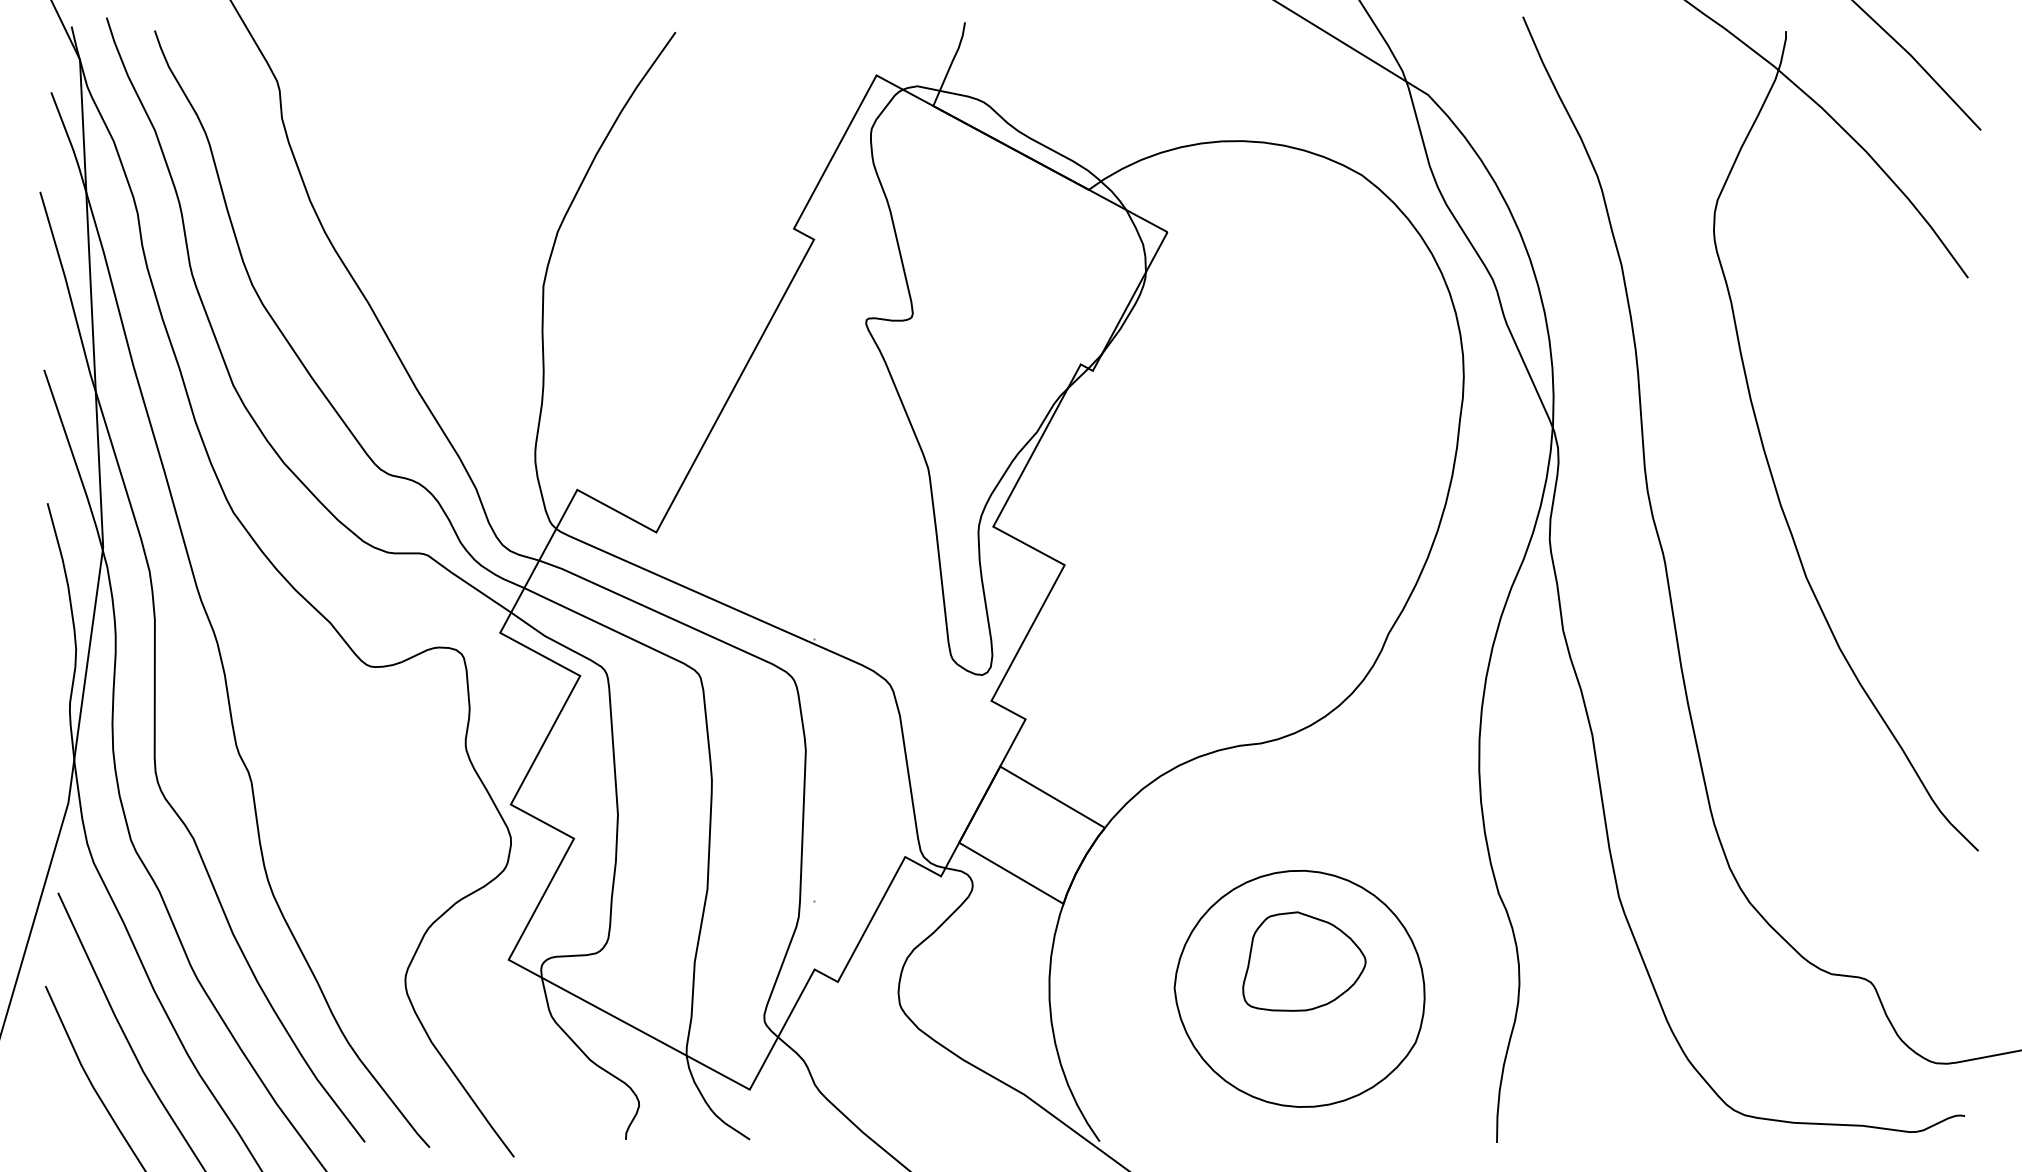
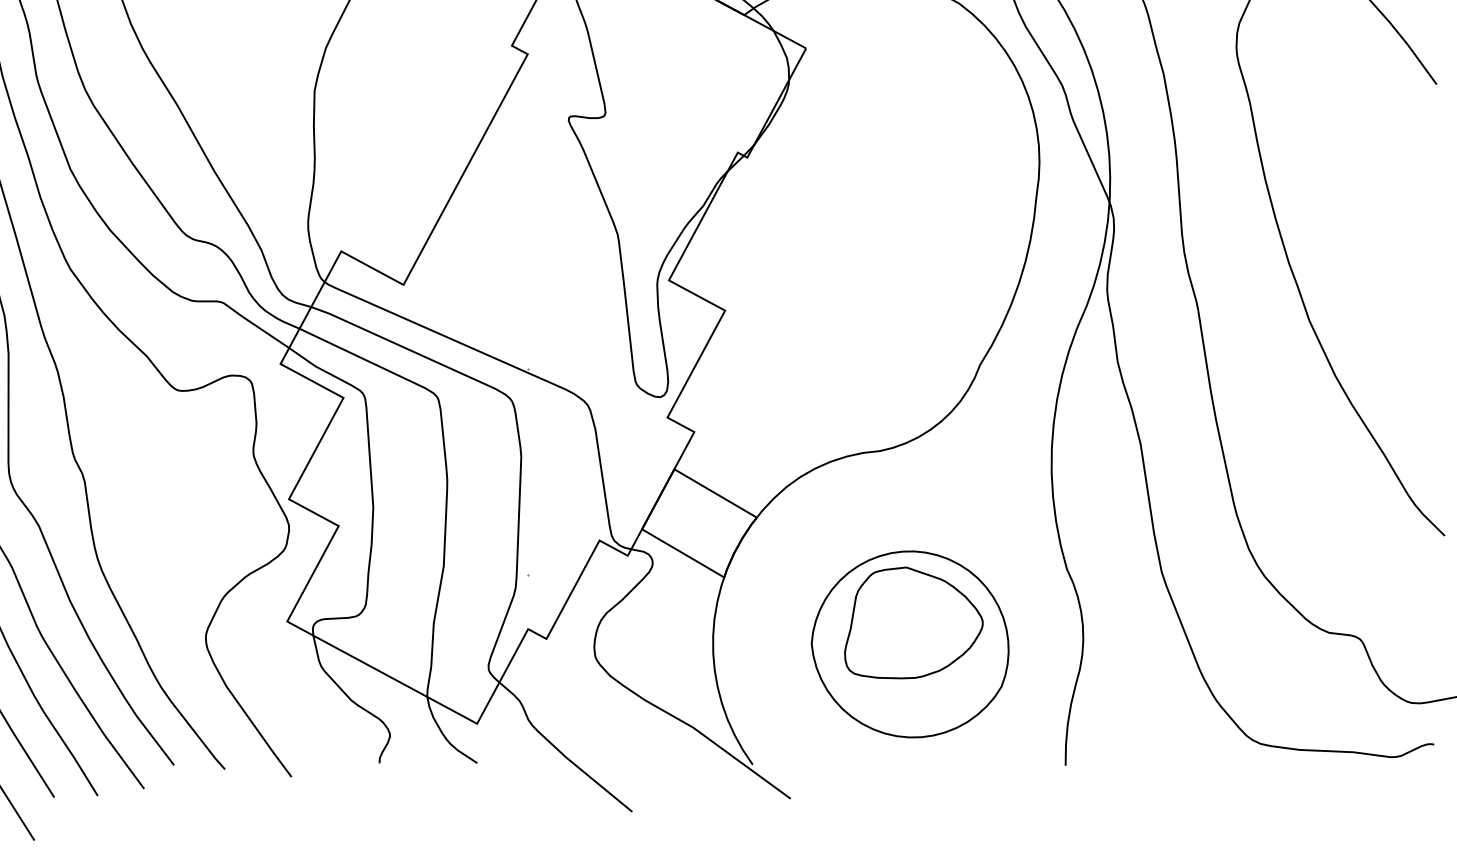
part: (1304, 961) -> (914, 622), size x1.43

